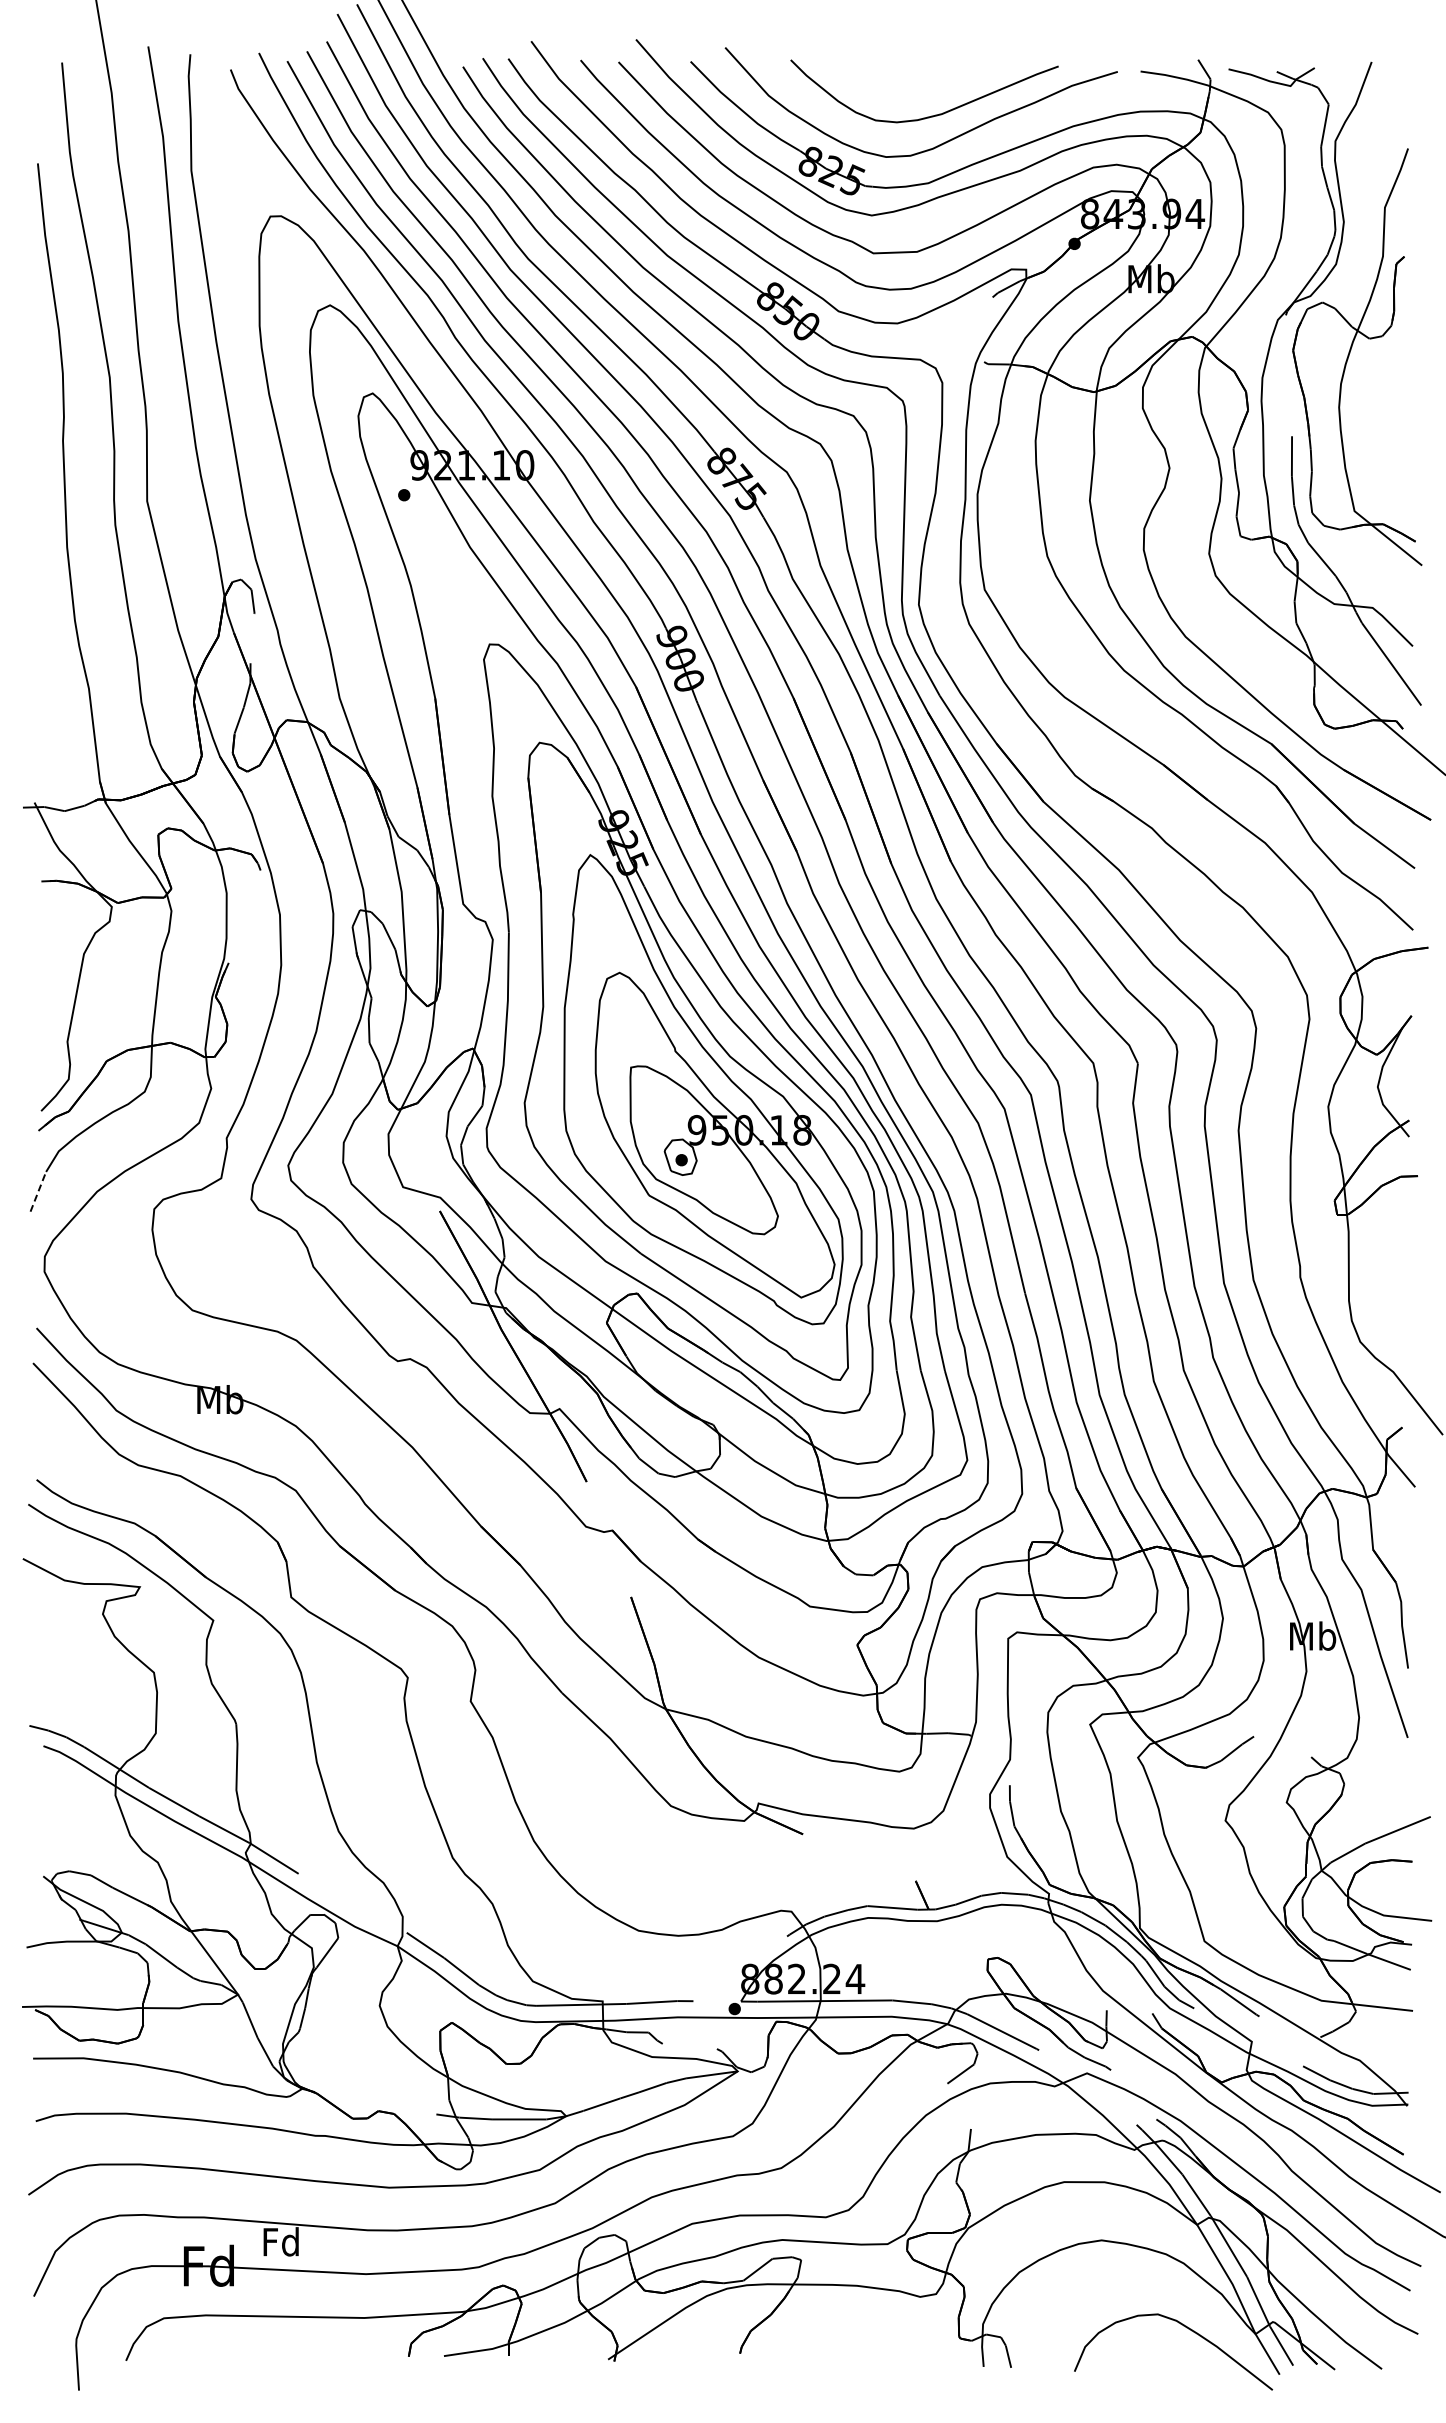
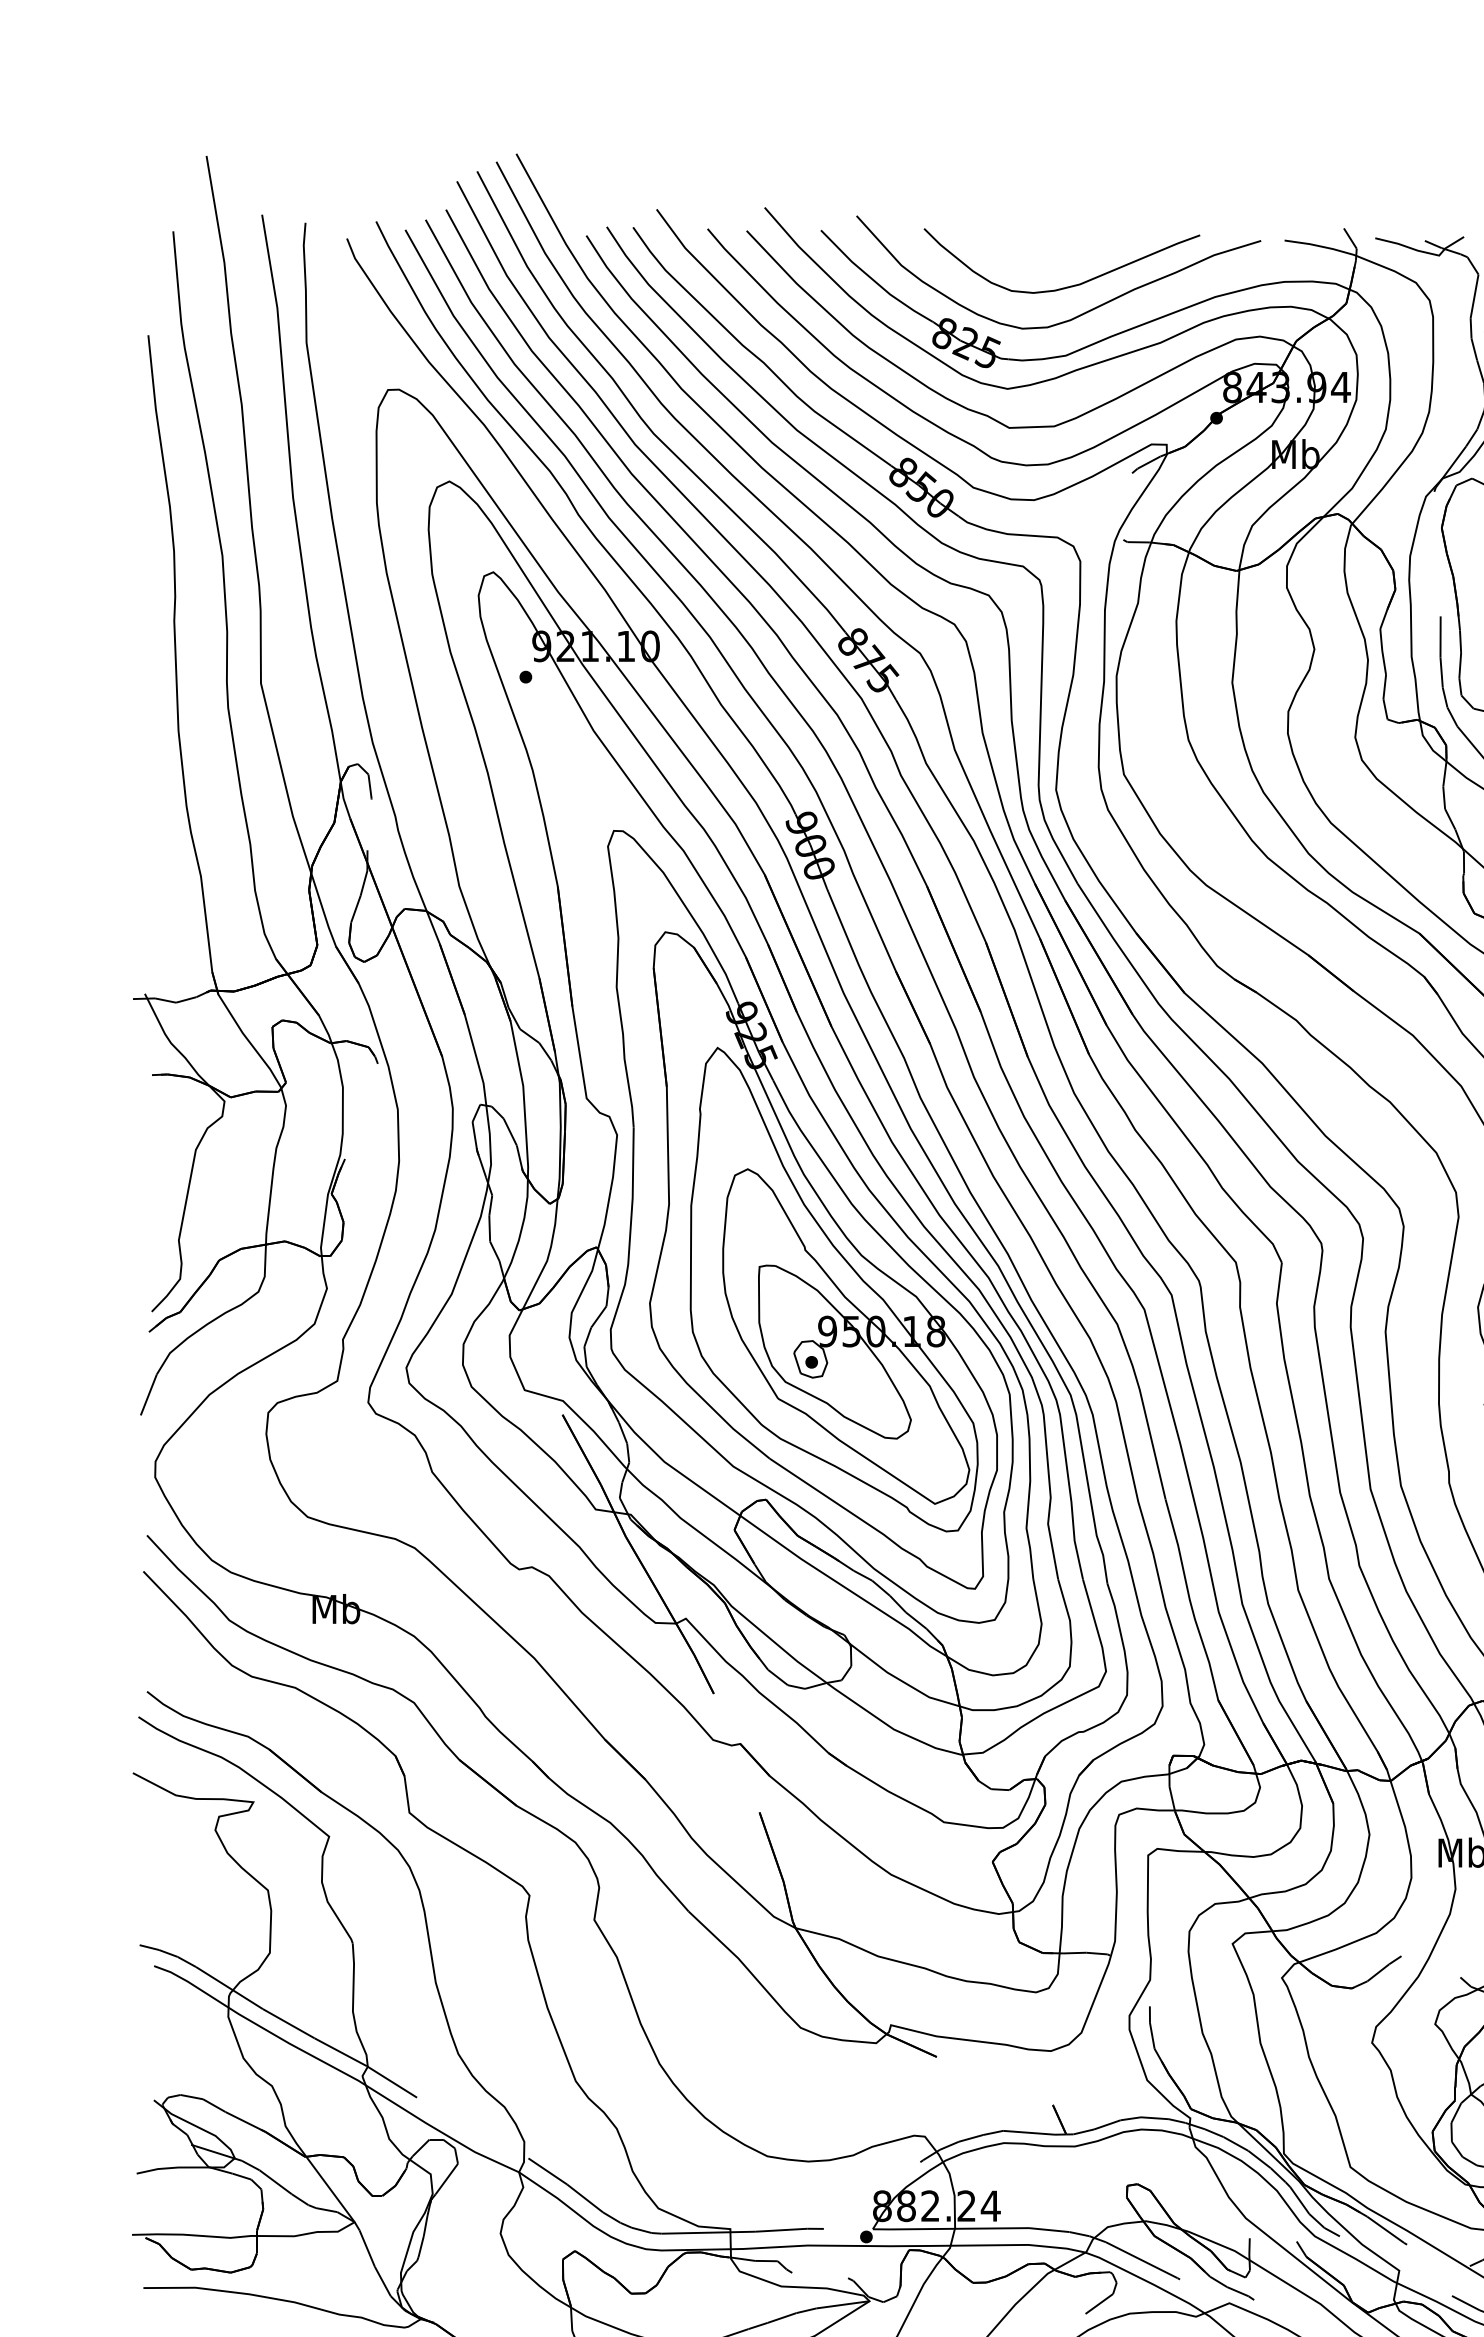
line: (38, 1191) -> (149, 1394), dashed -> solid

